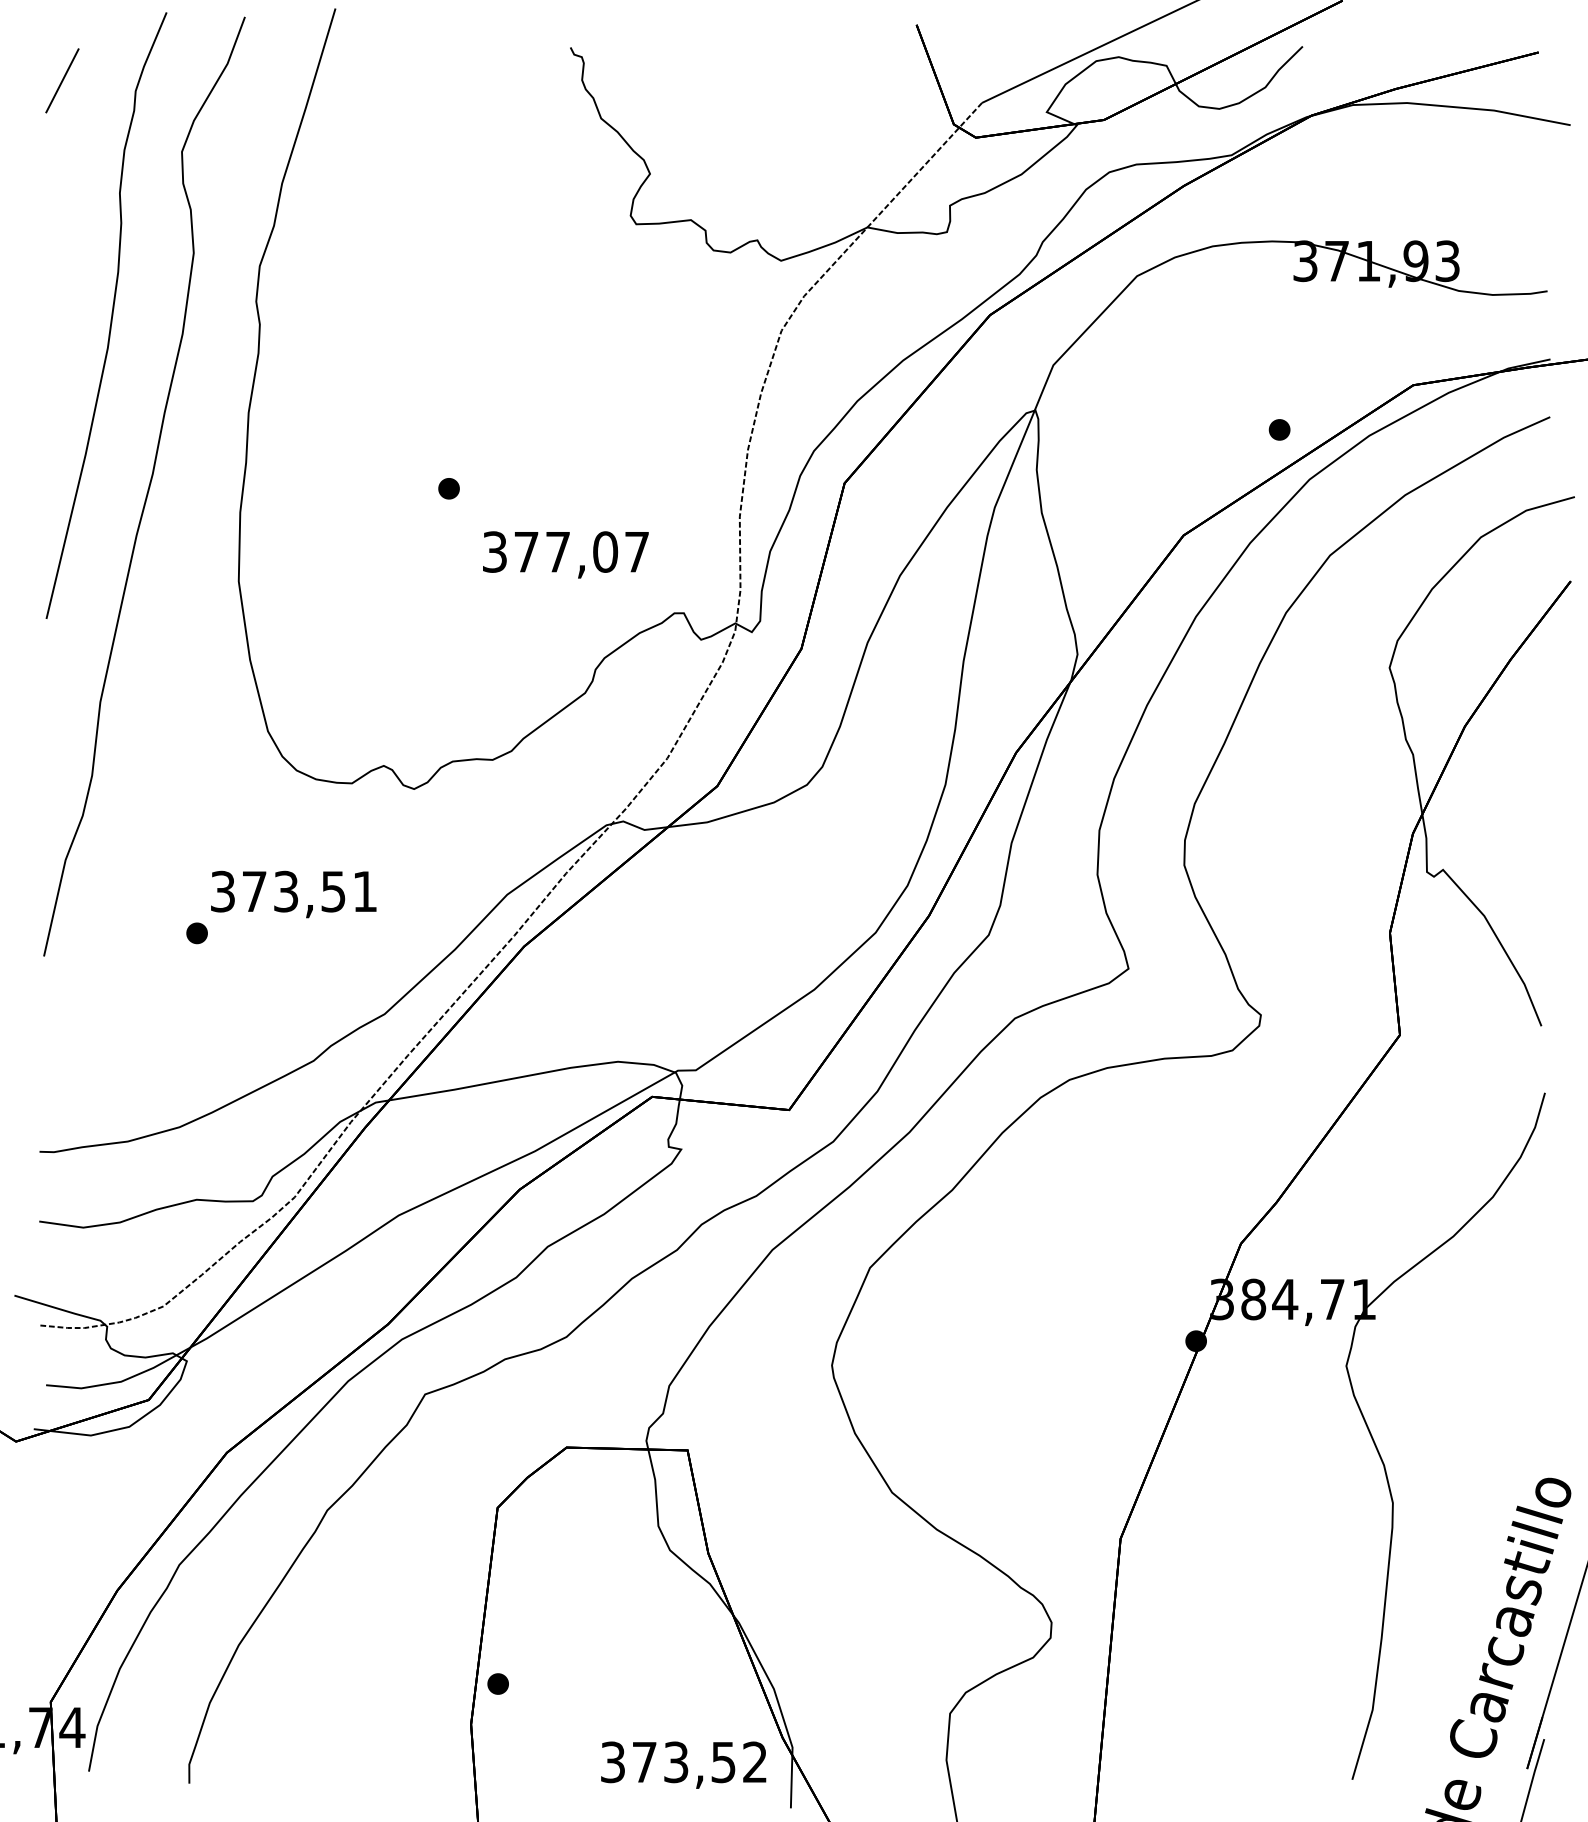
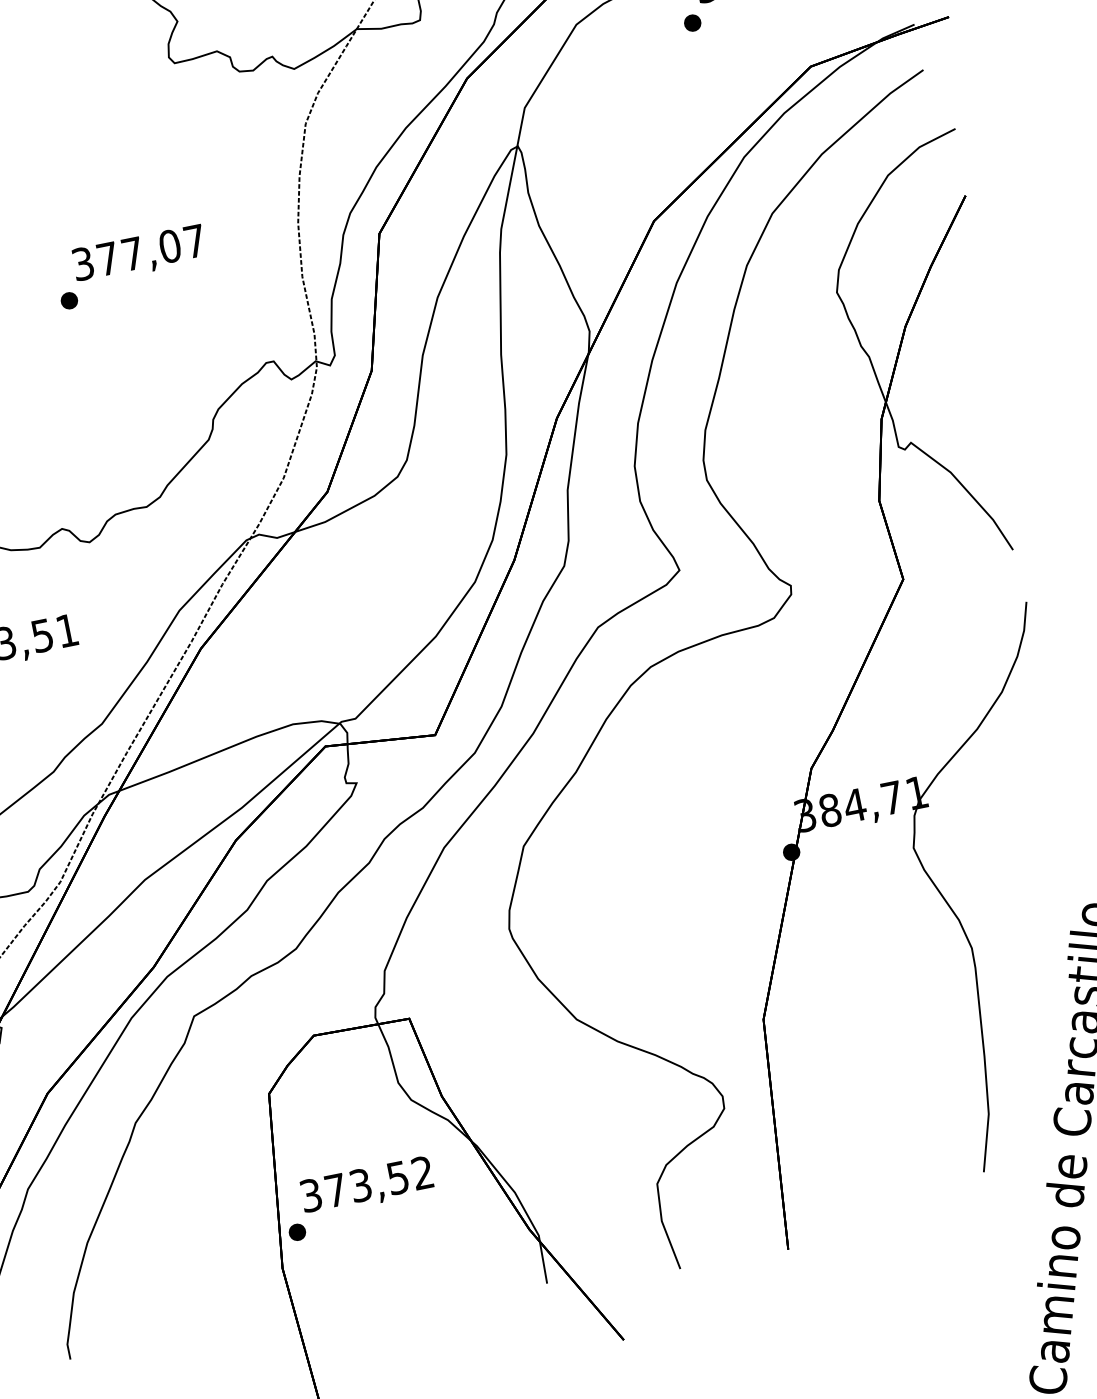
part: (1279, 429) -> (692, 22), moved
text: (565, 554) -> (138, 254), moved
text: (683, 1764) -> (366, 1186), moved

